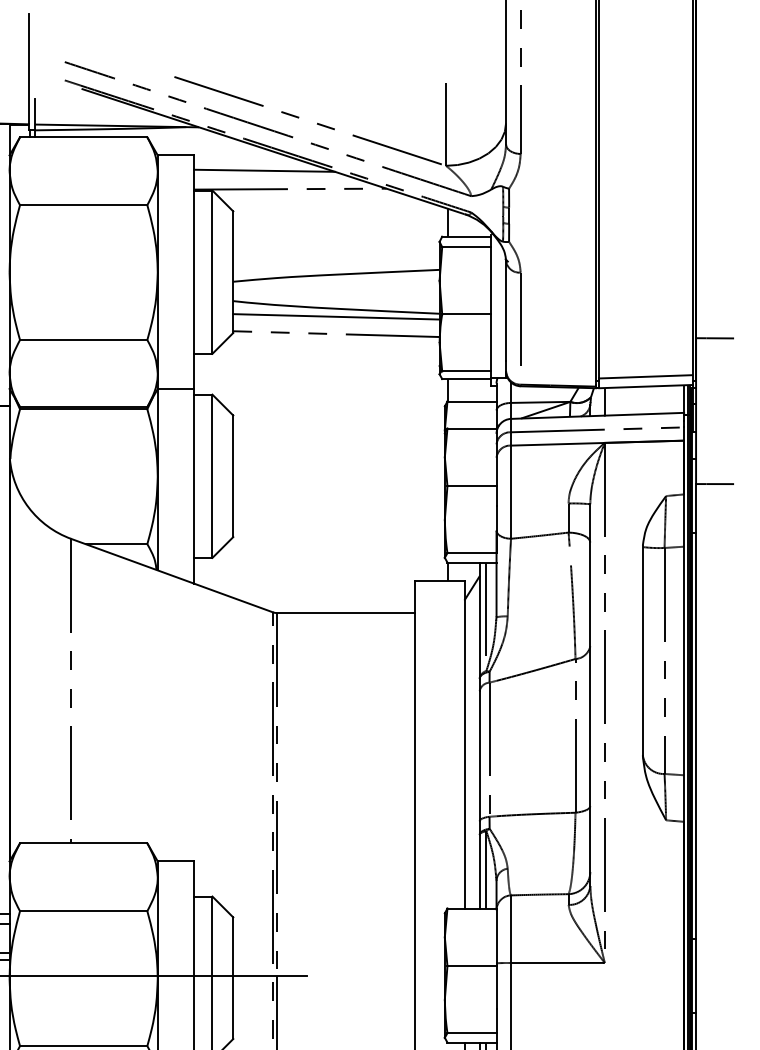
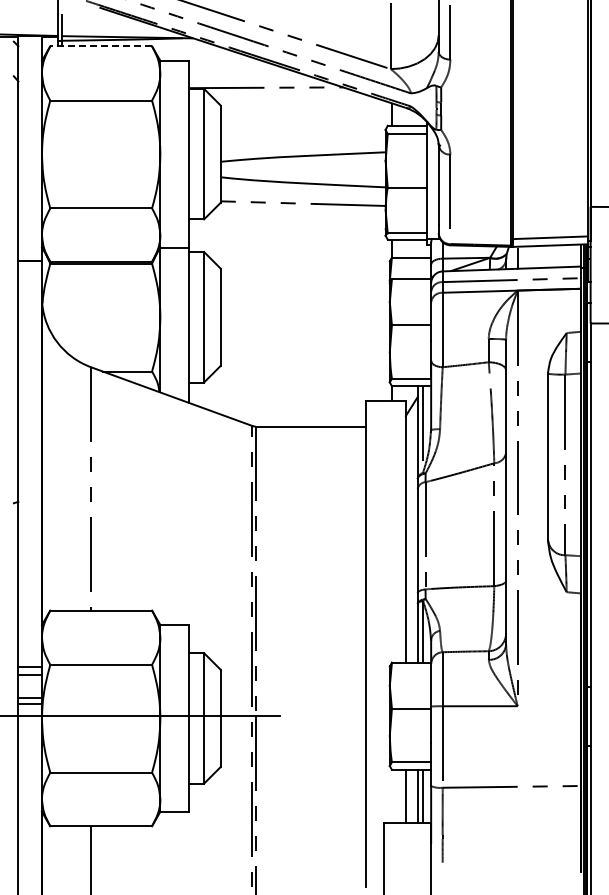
line: (84, 137) -> (101, 46), solid -> dashed
line: (264, 170) -> (245, 72), removed
line: (335, 316) -> (302, 189), removed

